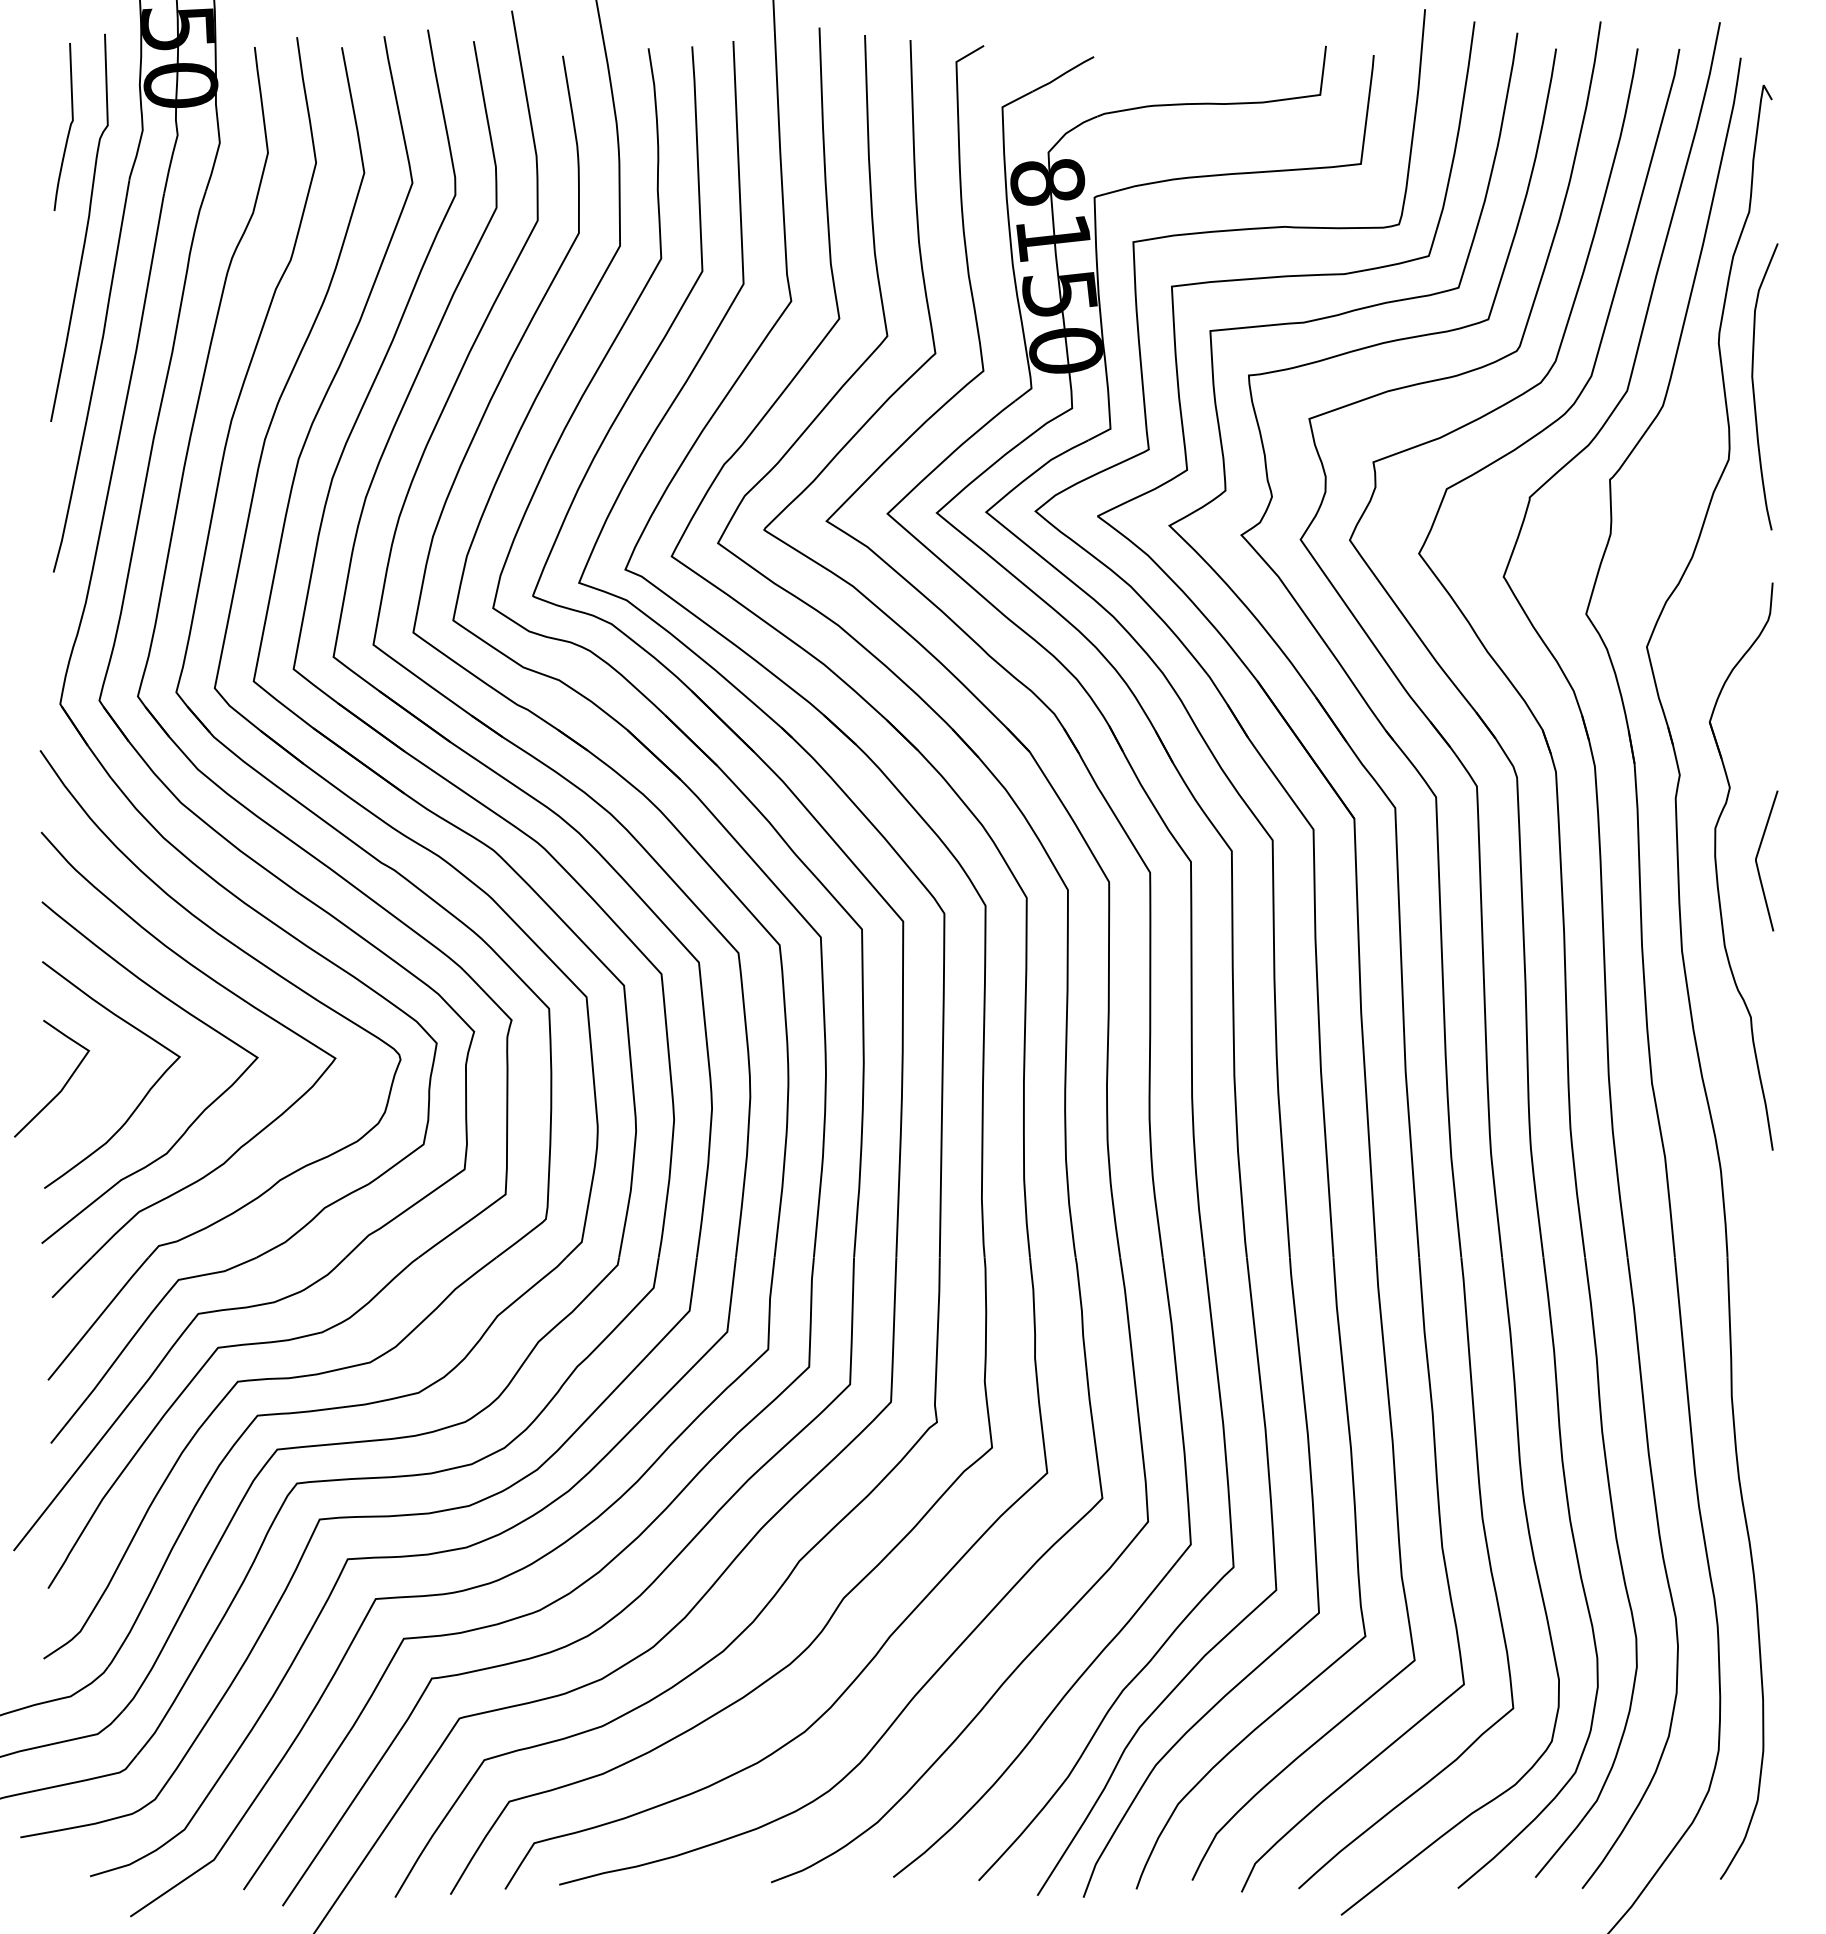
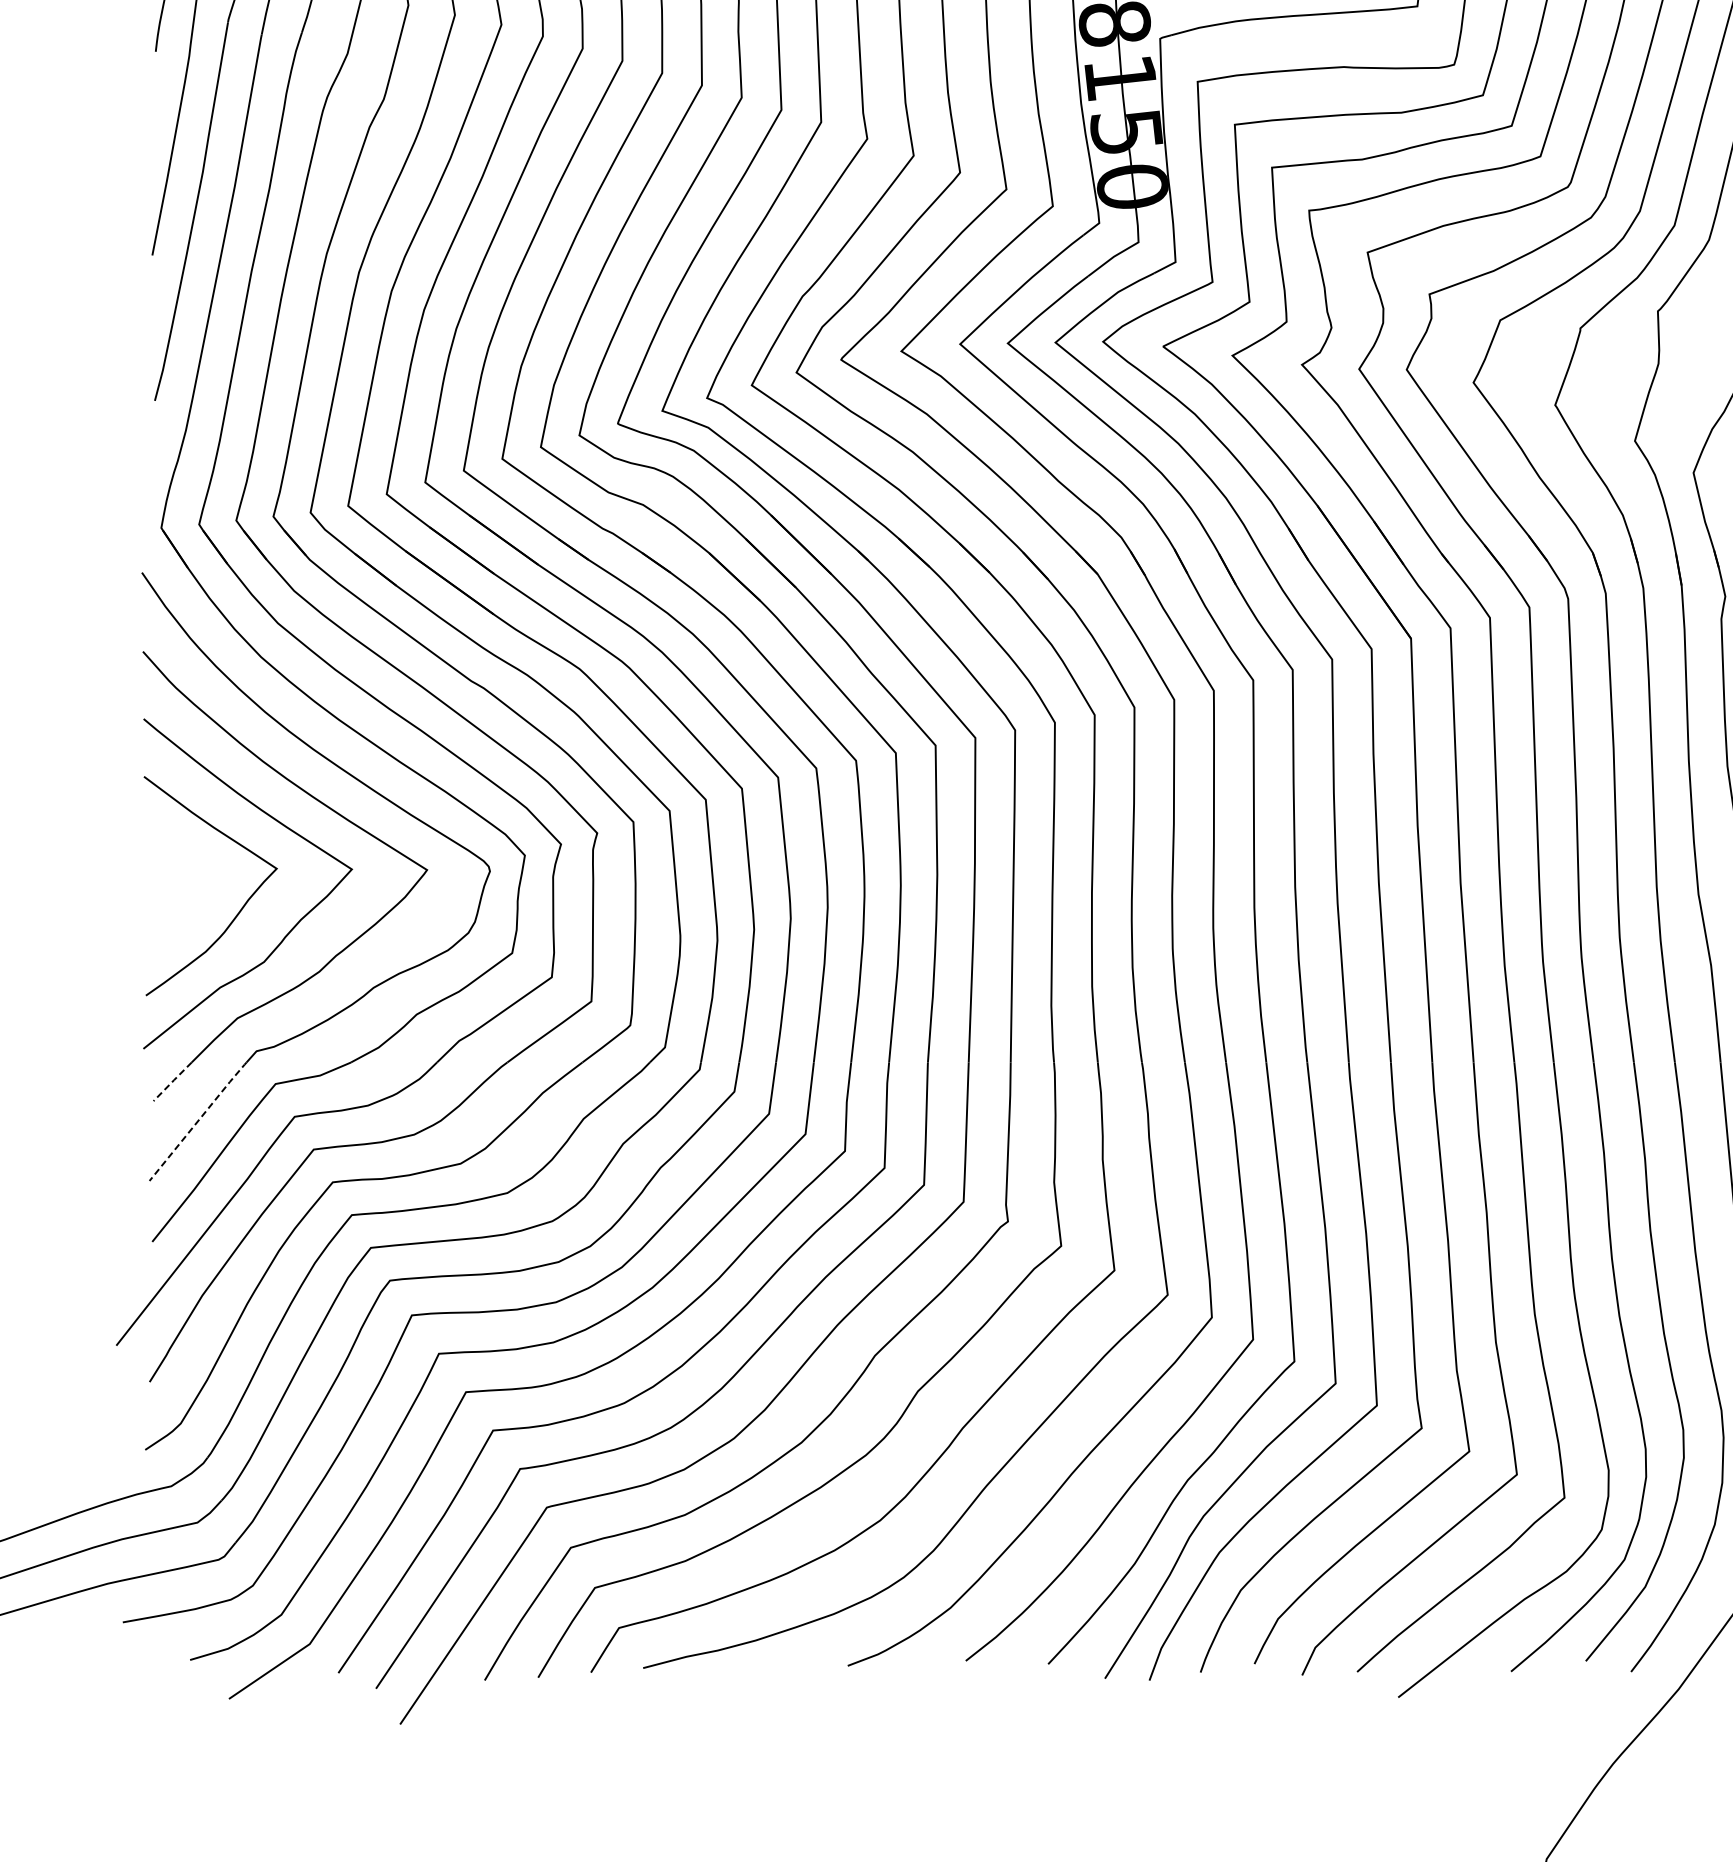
curve: (63, 1085) -> (164, 896), removed
line: (72, 1277) -> (173, 1081), solid -> dashed
line: (98, 1317) -> (198, 1120), solid -> dashed

